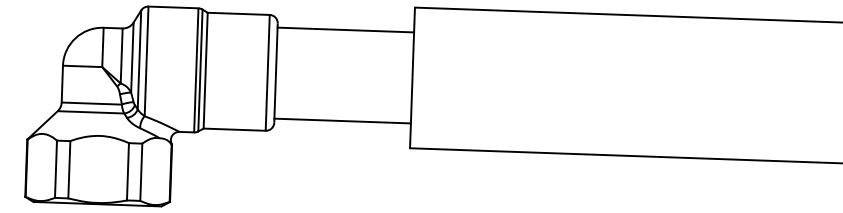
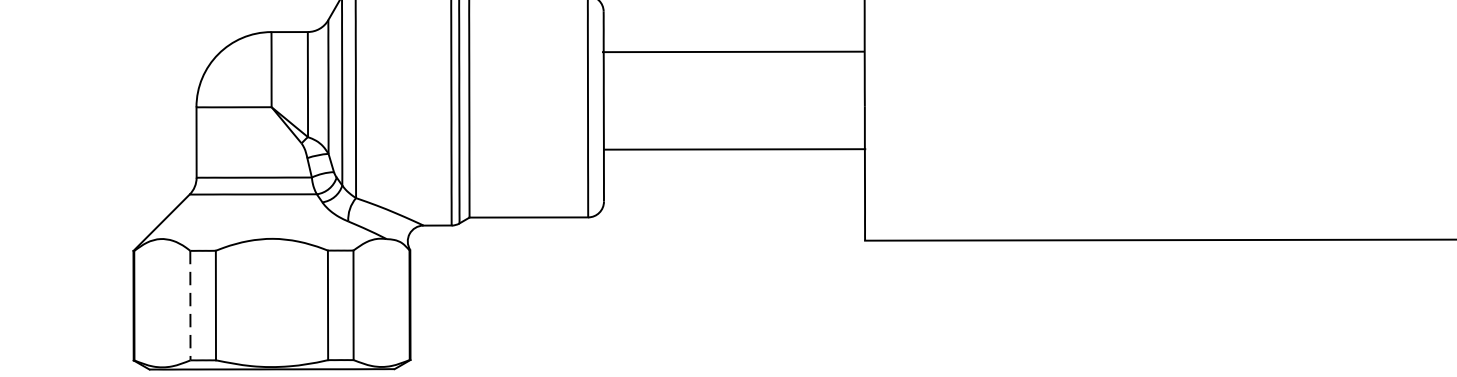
line: (345, 29) -> (732, 50), moved
line: (342, 120) -> (734, 148), moved
line: (56, 169) -> (191, 305), solid -> dashed

